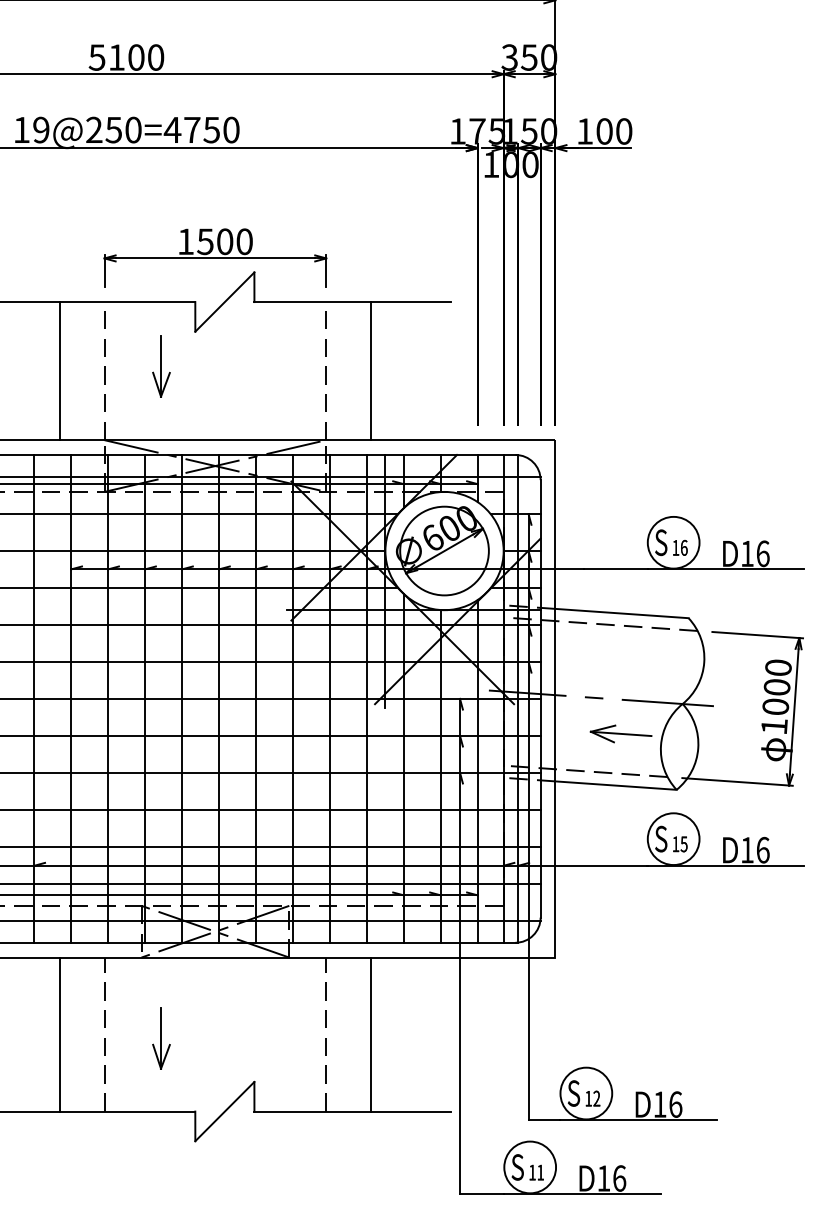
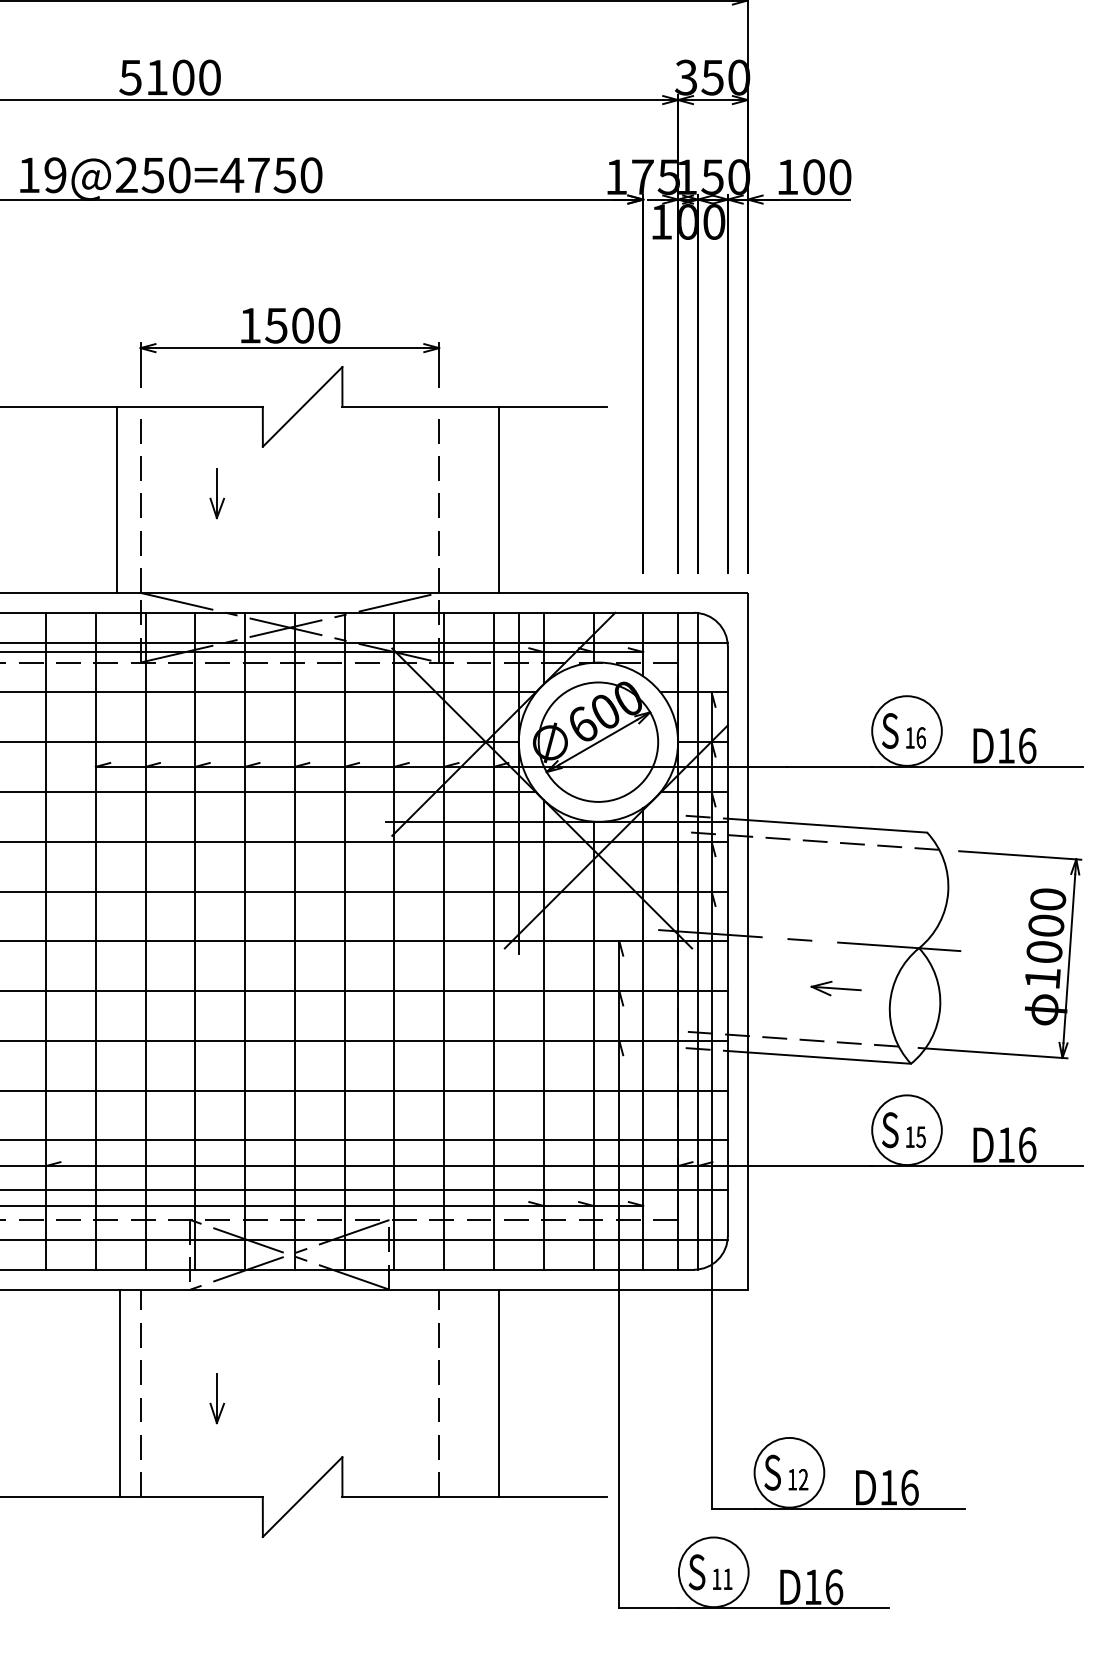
part: (161, 366) -> (217, 493), size x0.6
line: (60, 371) -> (117, 500), moved
part: (620, 733) -> (835, 987), size x0.6
line: (60, 1034) -> (120, 1393), moved
part: (161, 1038) -> (217, 1398), size x0.6

